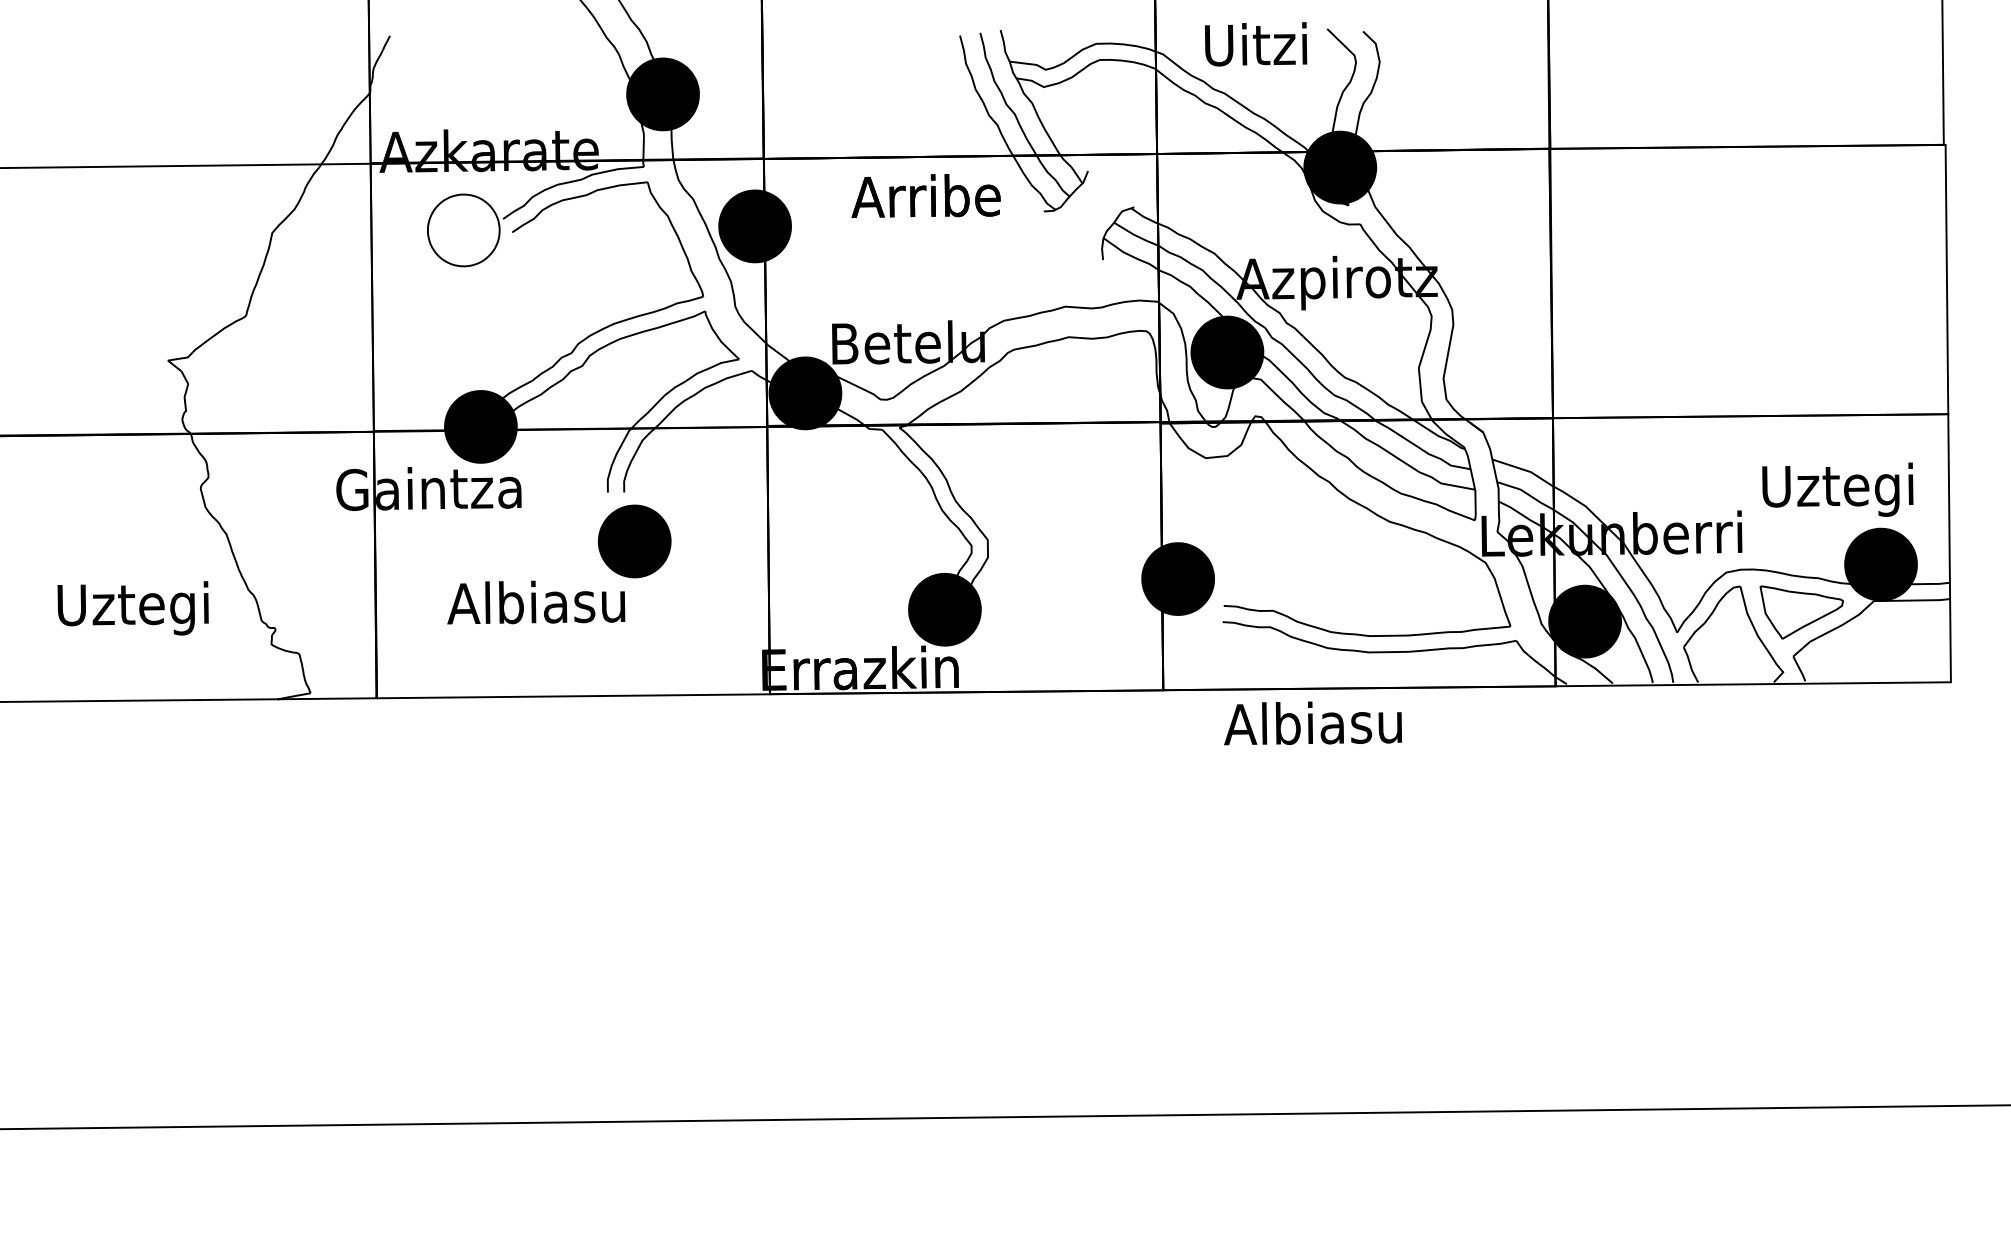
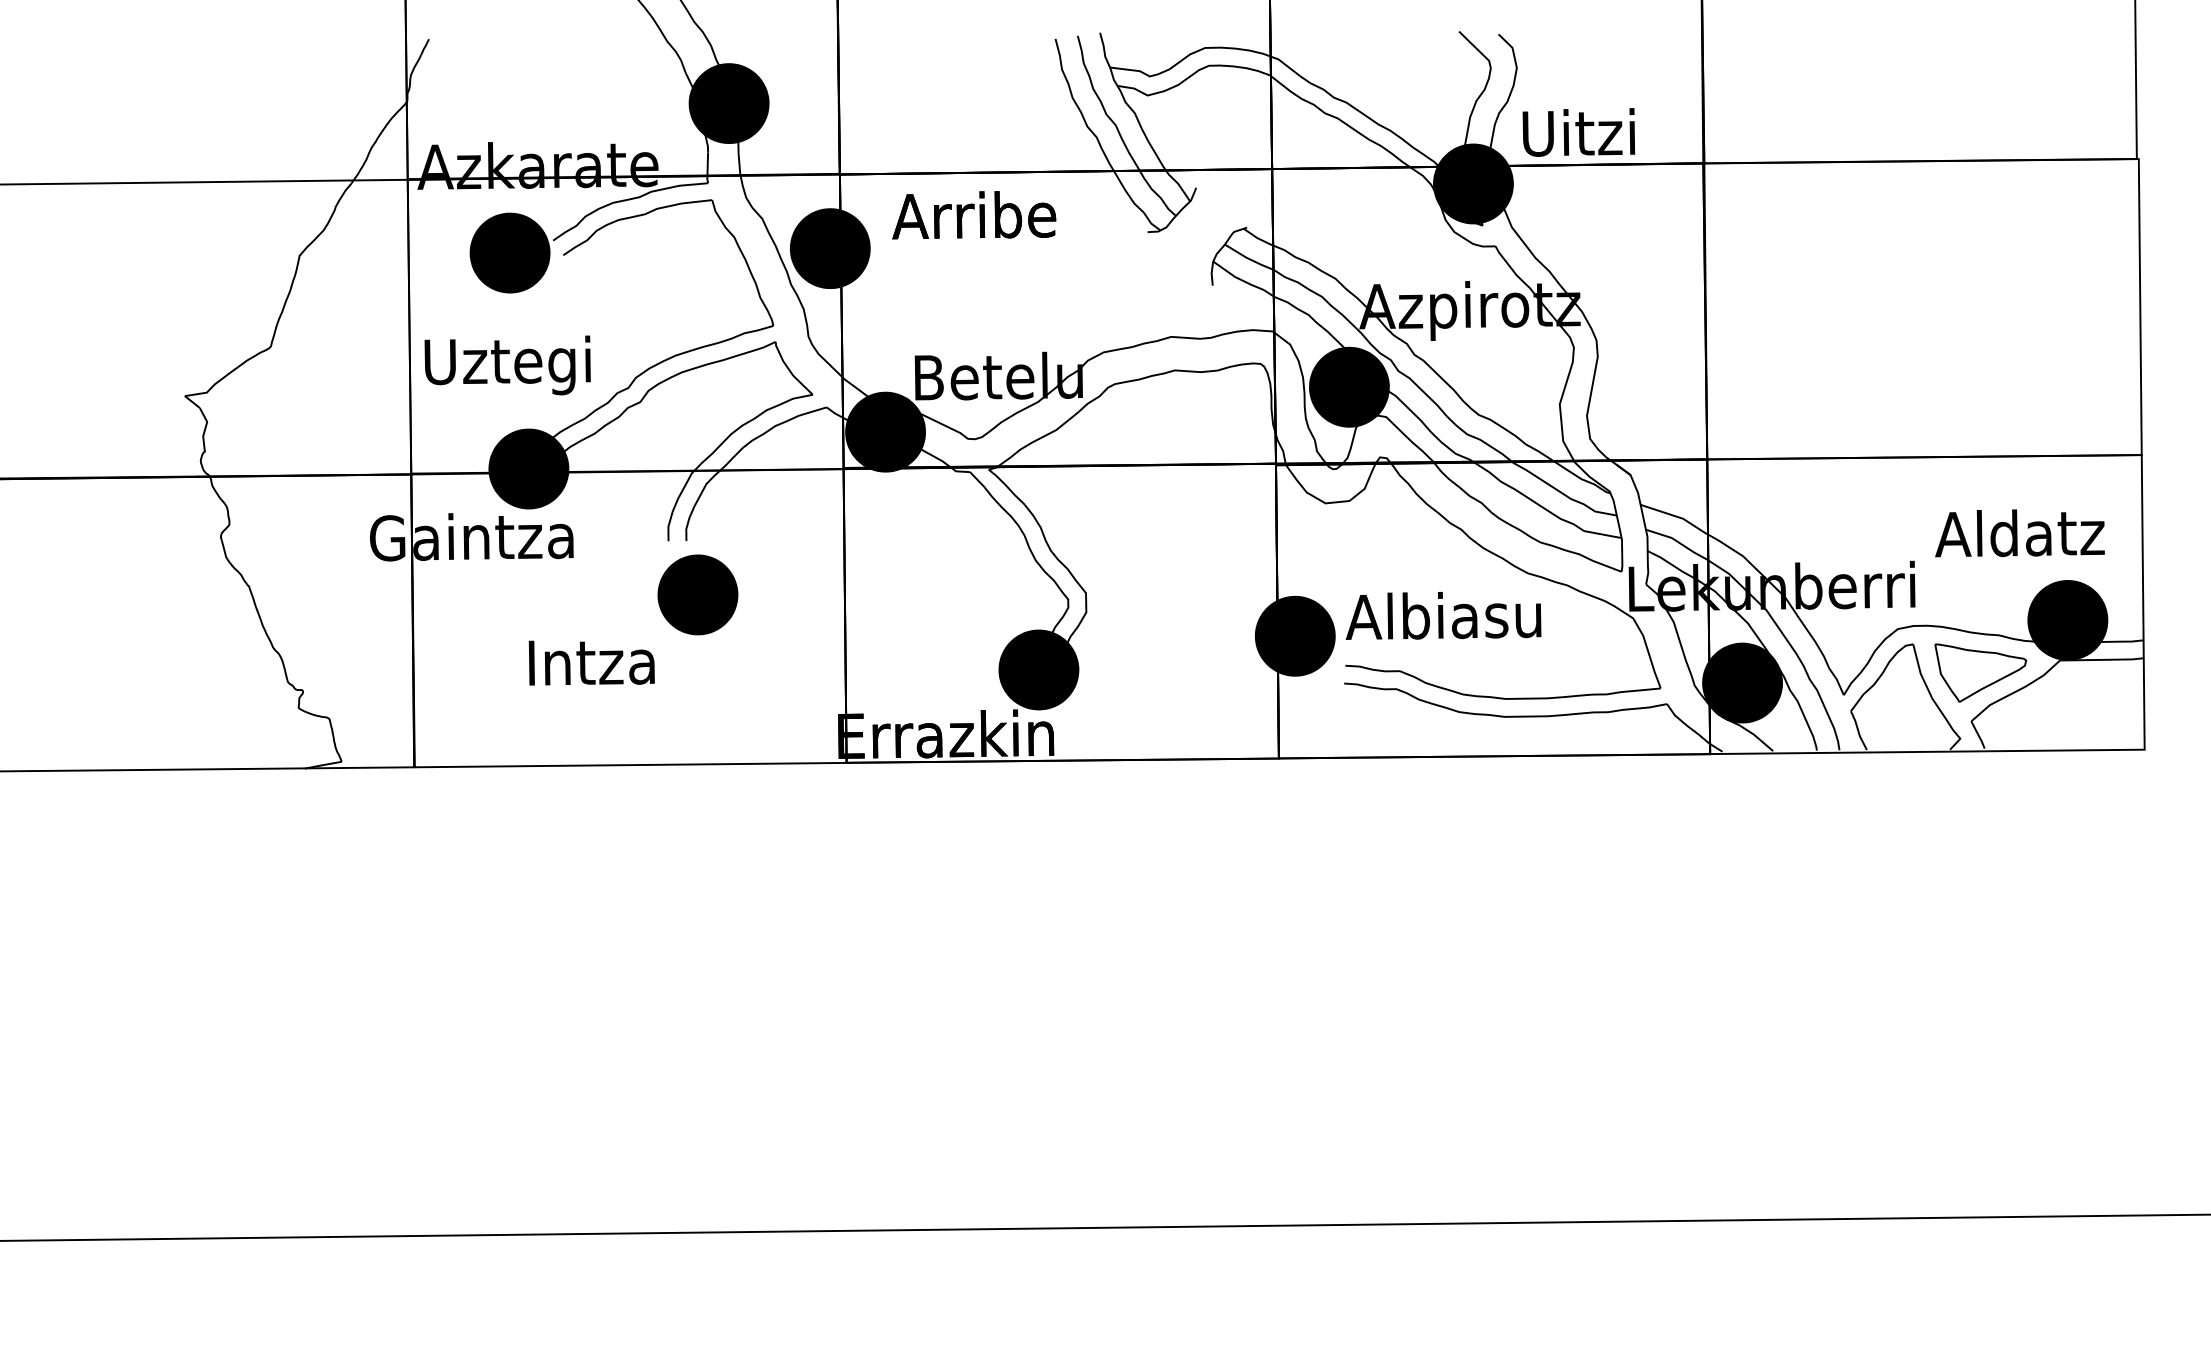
text: (1255, 44) -> (1578, 132), moved
text: (926, 196) -> (974, 215), moved
fill: (463, 229) -> (509, 252), added
text: (1837, 489) -> (2019, 537), Uztegi -> Aldatz
text: (536, 602) -> (589, 662), Albiasu -> Intza
text: (133, 608) -> (507, 365), moved
text: (1313, 723) -> (1443, 615), moved

